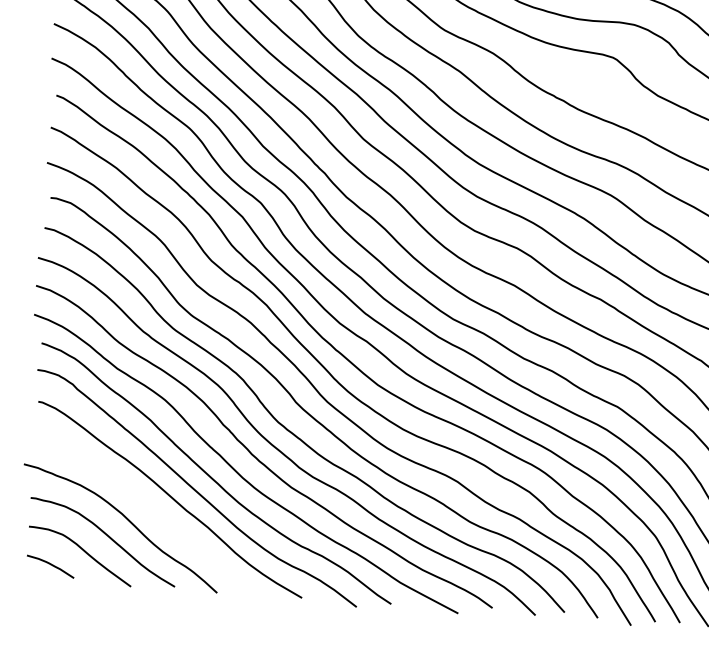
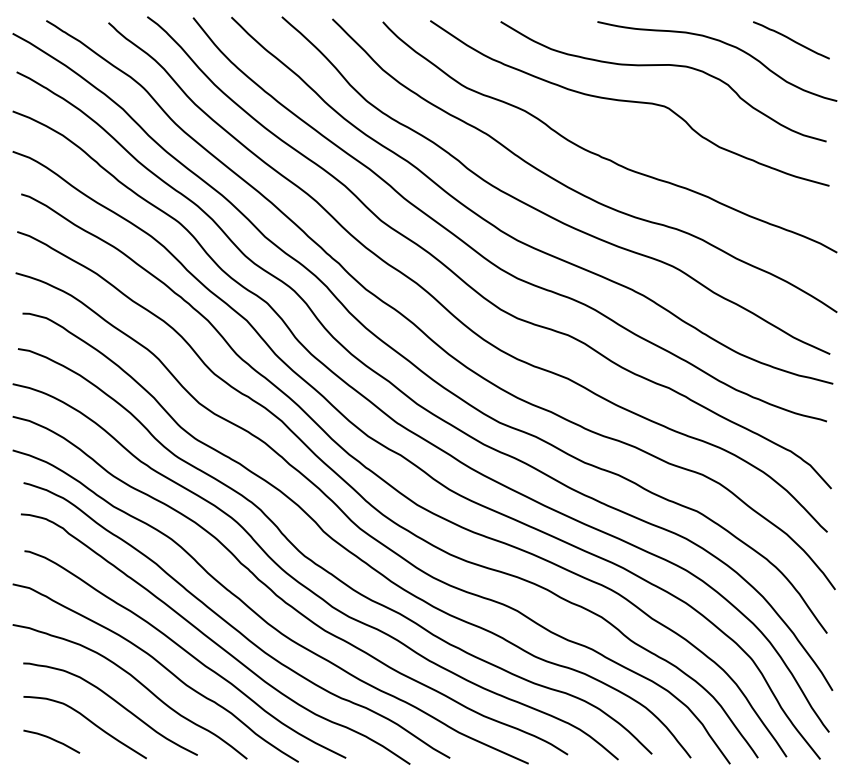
curve: (148, 507) -> (160, 665), added

